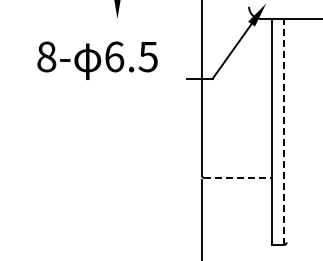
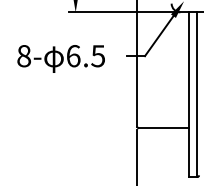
line: (182, 18) -> (123, 12), added
text: (97, 60) -> (61, 58), moved
line: (284, 131) -> (197, 94), dashed -> solid
line: (238, 177) -> (163, 128), dashed -> solid

